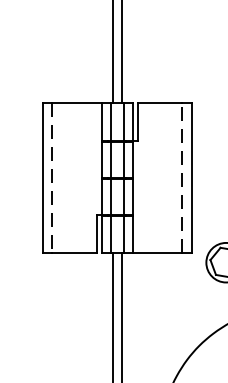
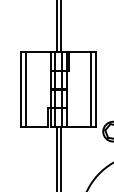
line: (182, 176) -> (91, 88), dashed -> solid
line: (53, 178) -> (26, 89), dashed -> solid

